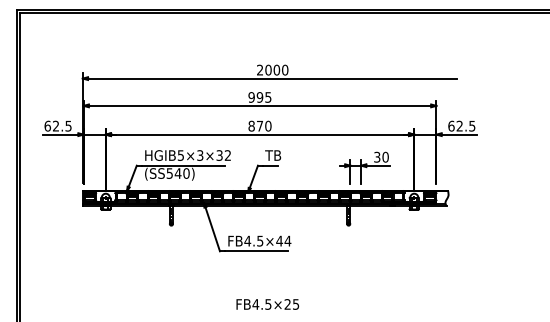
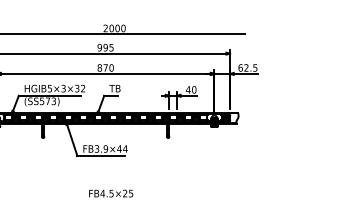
text: (376, 156) -> (187, 89), 30 -> 40
text: (181, 173) -> (50, 101), (SS540) -> (SS573)
text: (253, 240) -> (101, 148), FB4.5×44 -> FB3.9×44

